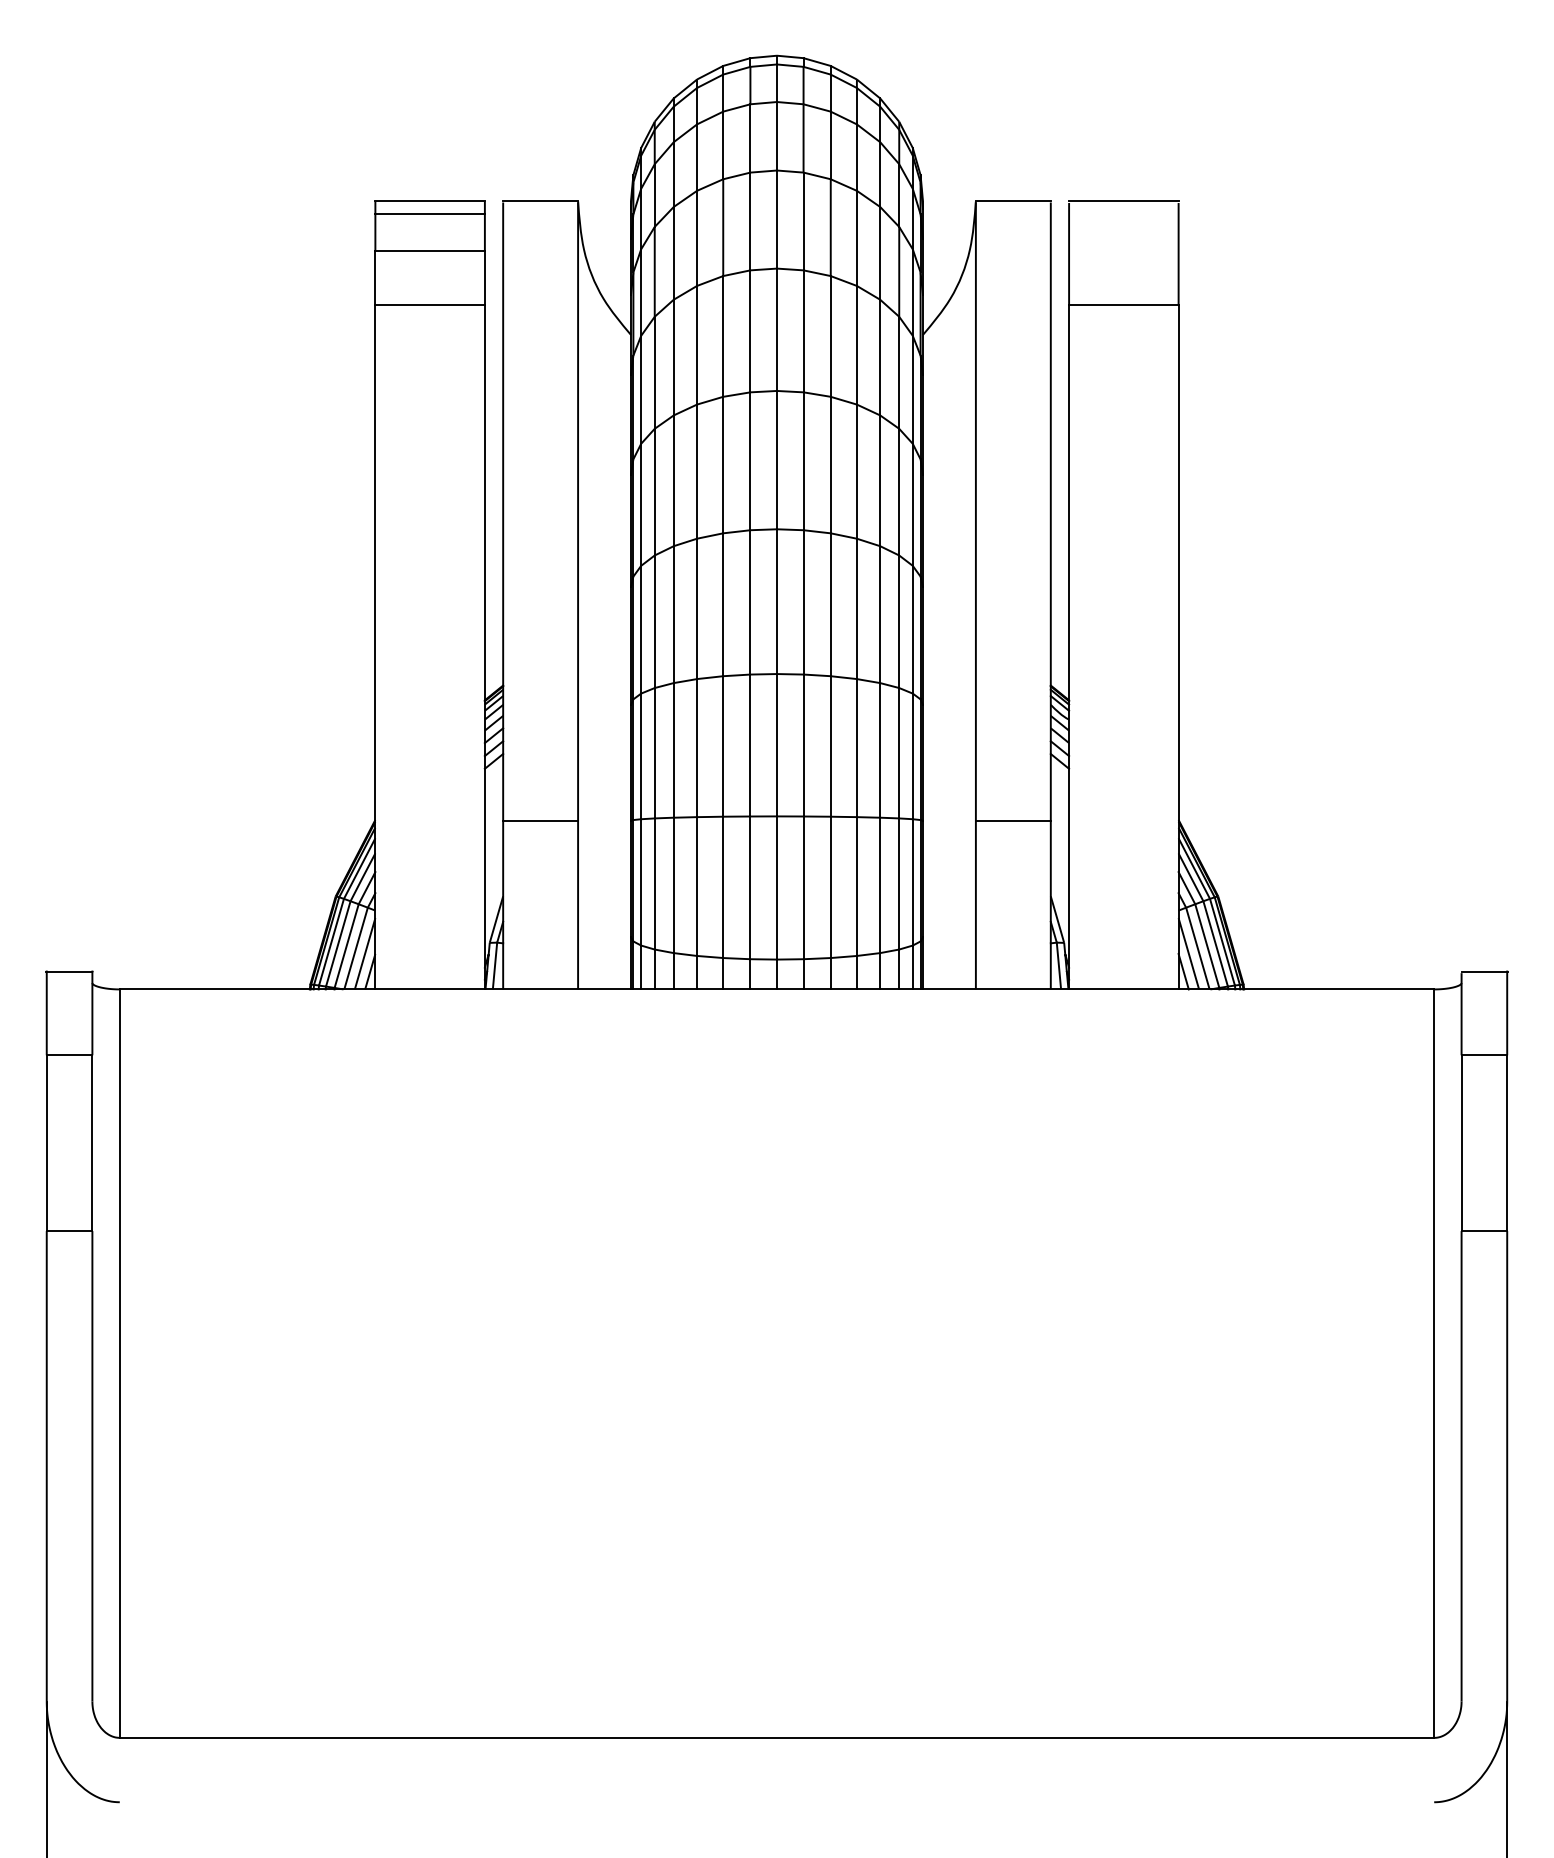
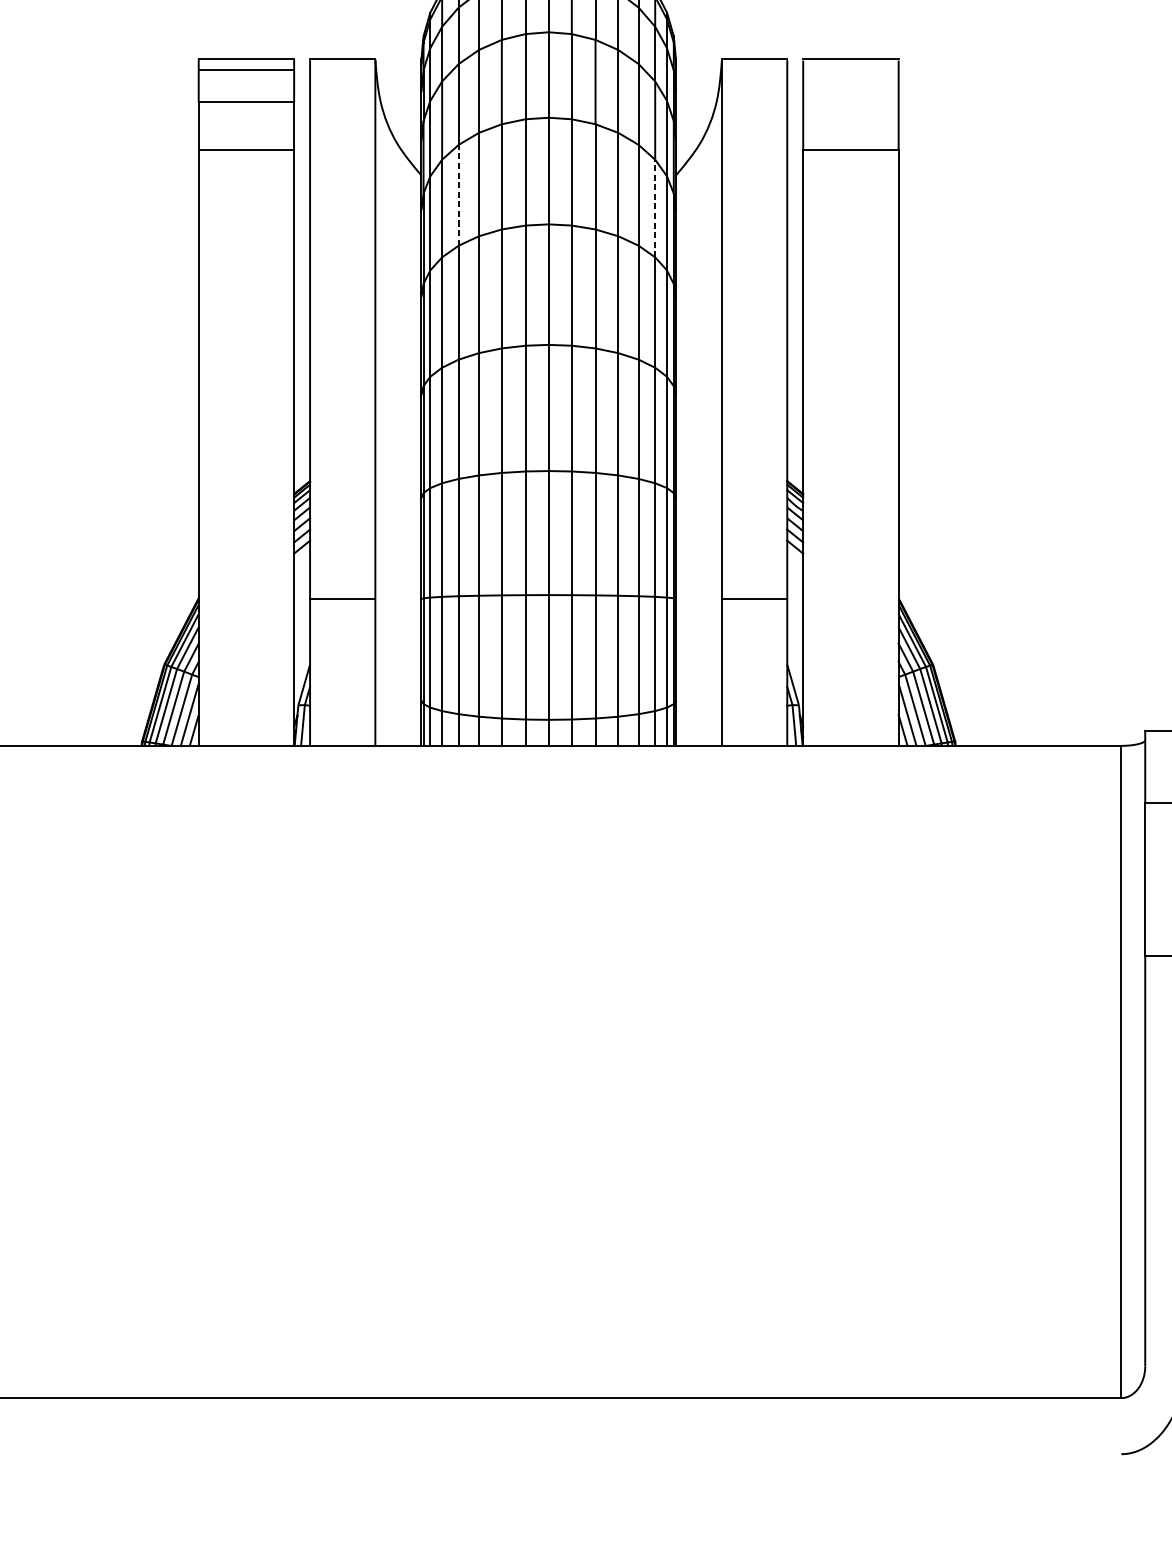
line: (673, 357) -> (458, 195), solid -> dashed
line: (899, 372) -> (655, 208), solid -> dashed

